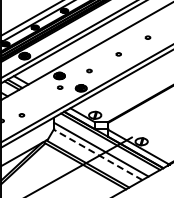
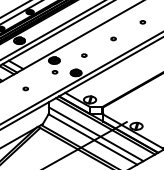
part: (21, 115) -> (25, 89), moved
line: (97, 154) -> (92, 139), dashed -> solid

